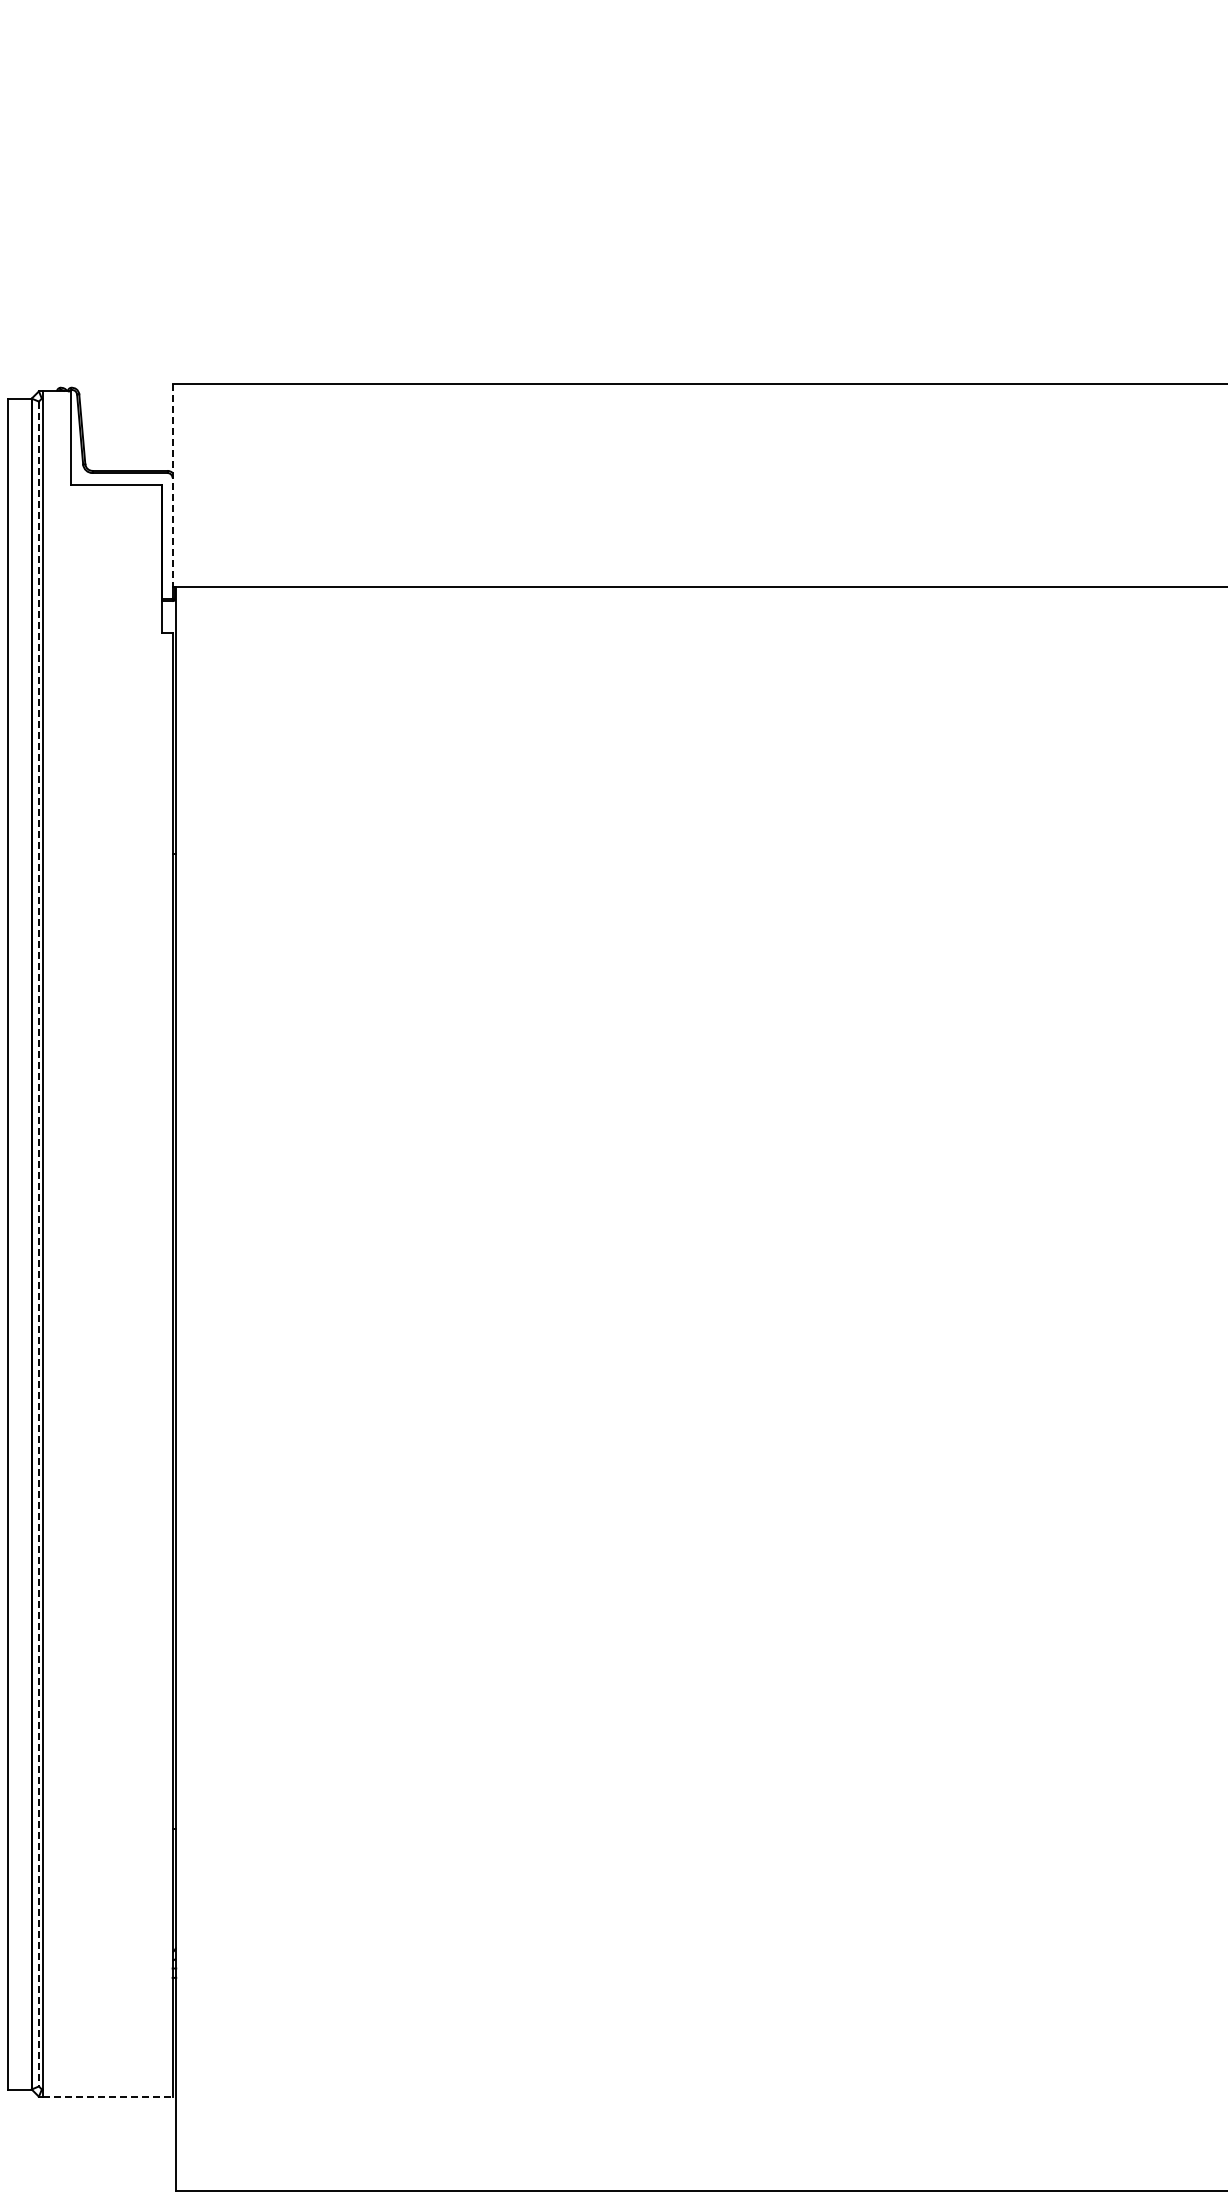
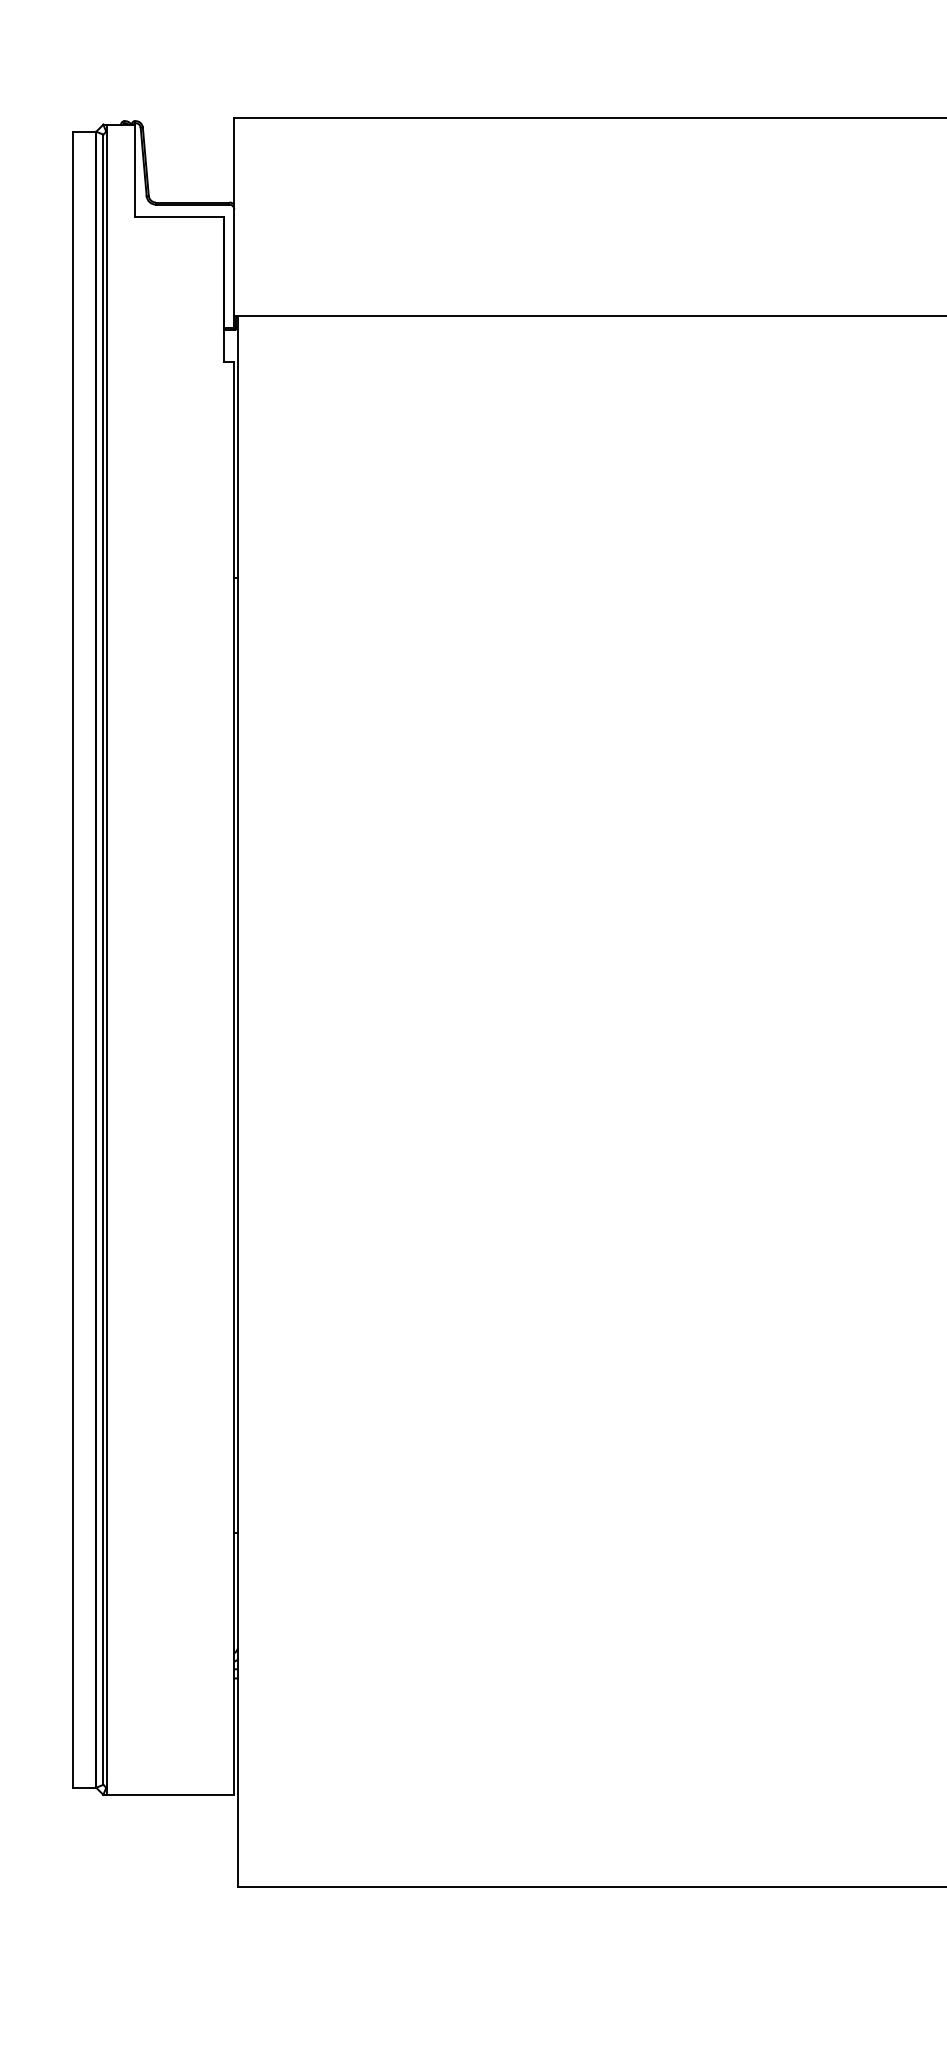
line: (172, 485) -> (234, 216), dashed -> solid
line: (38, 1244) -> (102, 960), dashed -> solid
line: (108, 2096) -> (171, 1794), dashed -> solid

